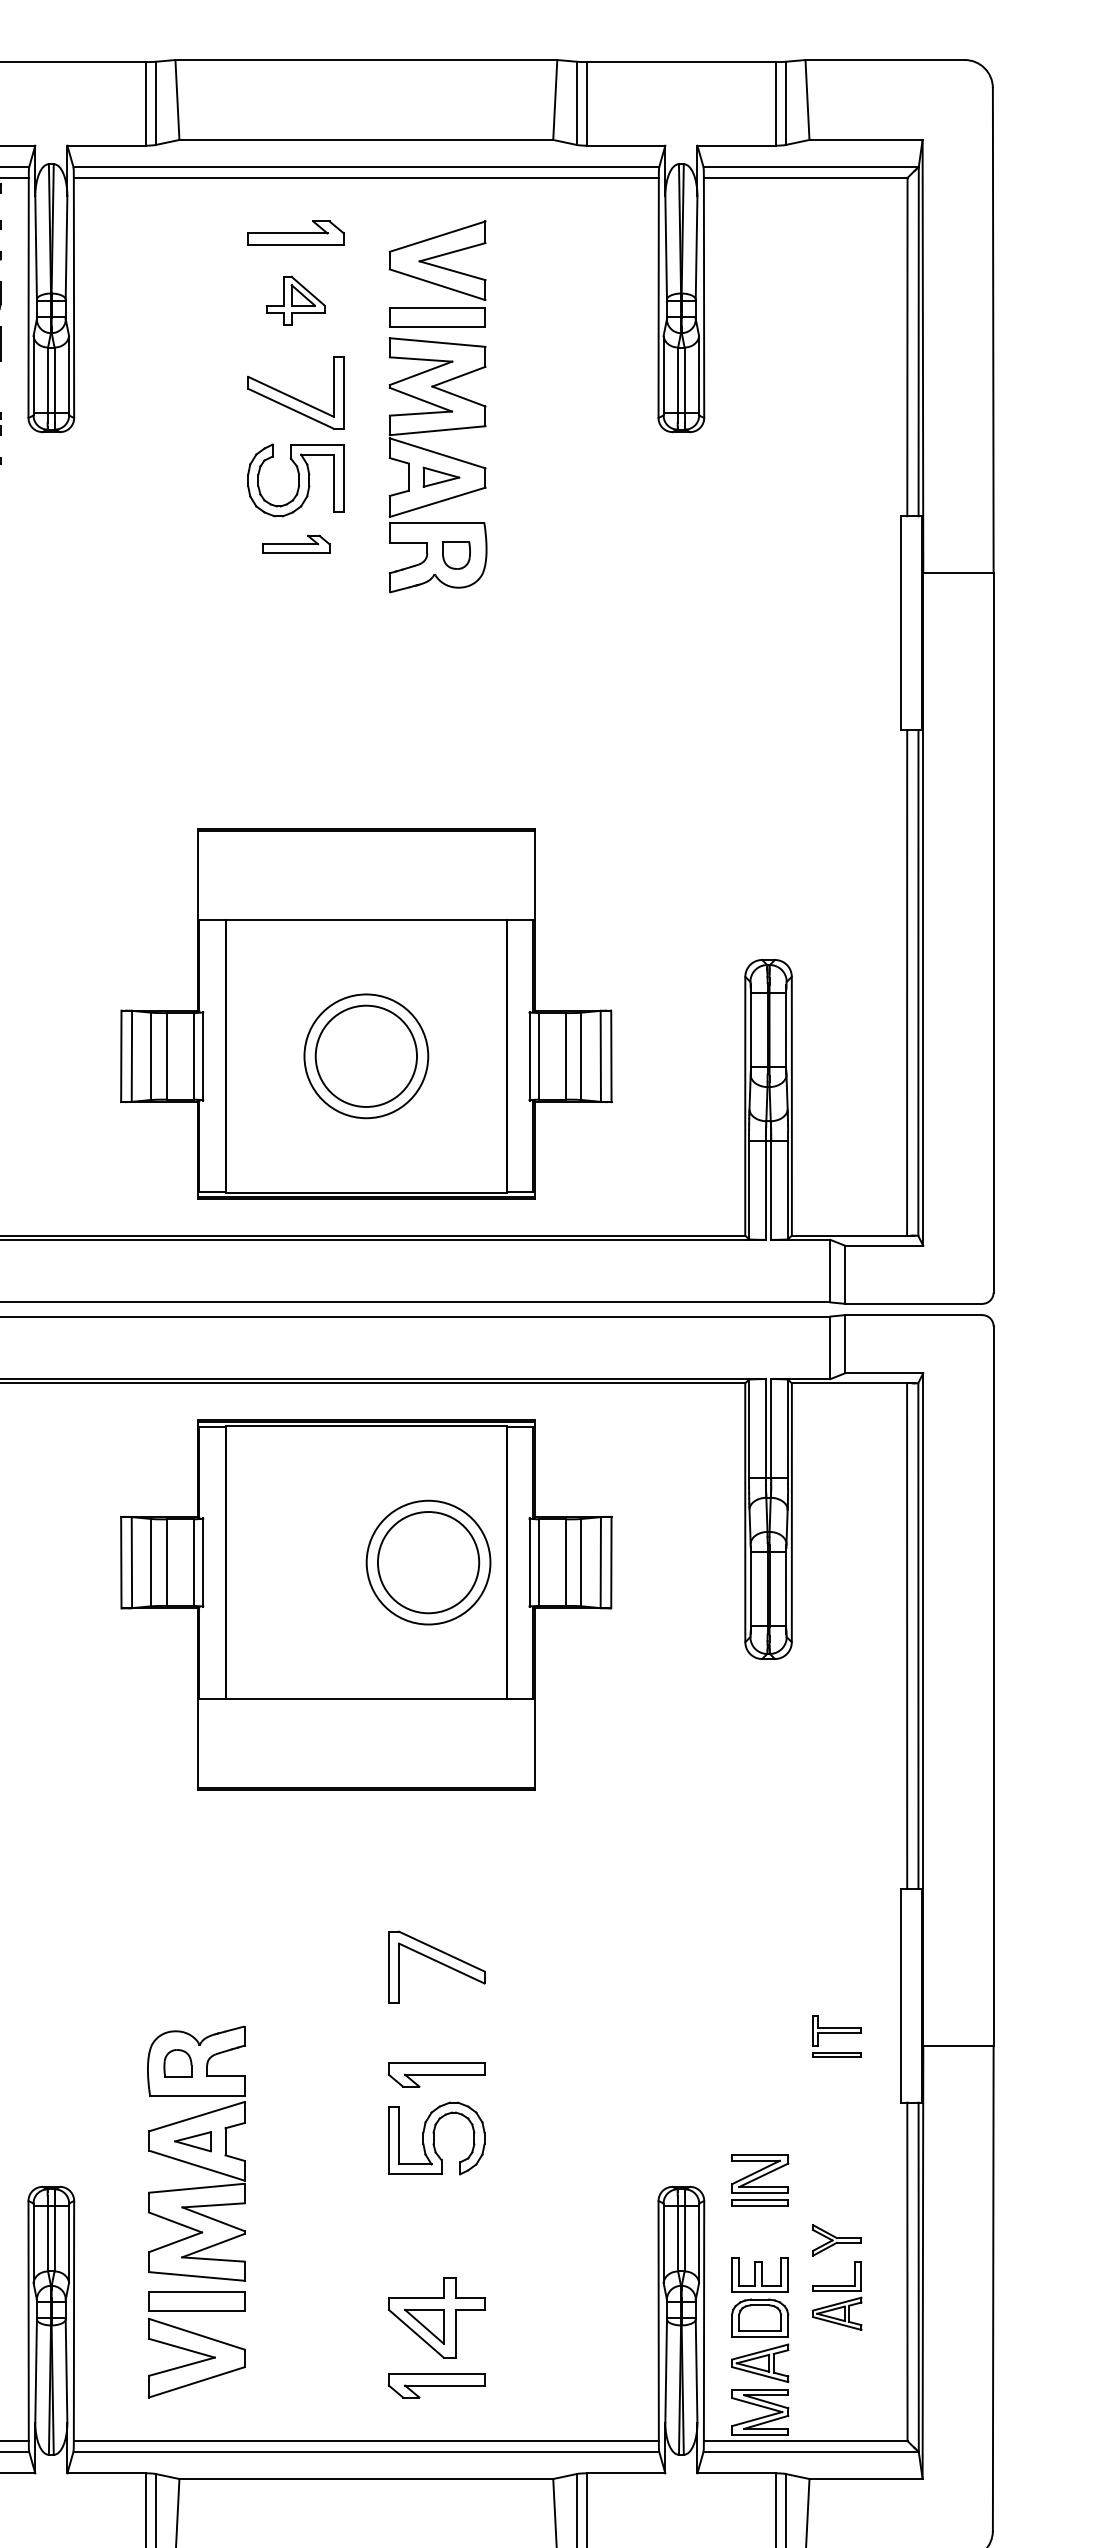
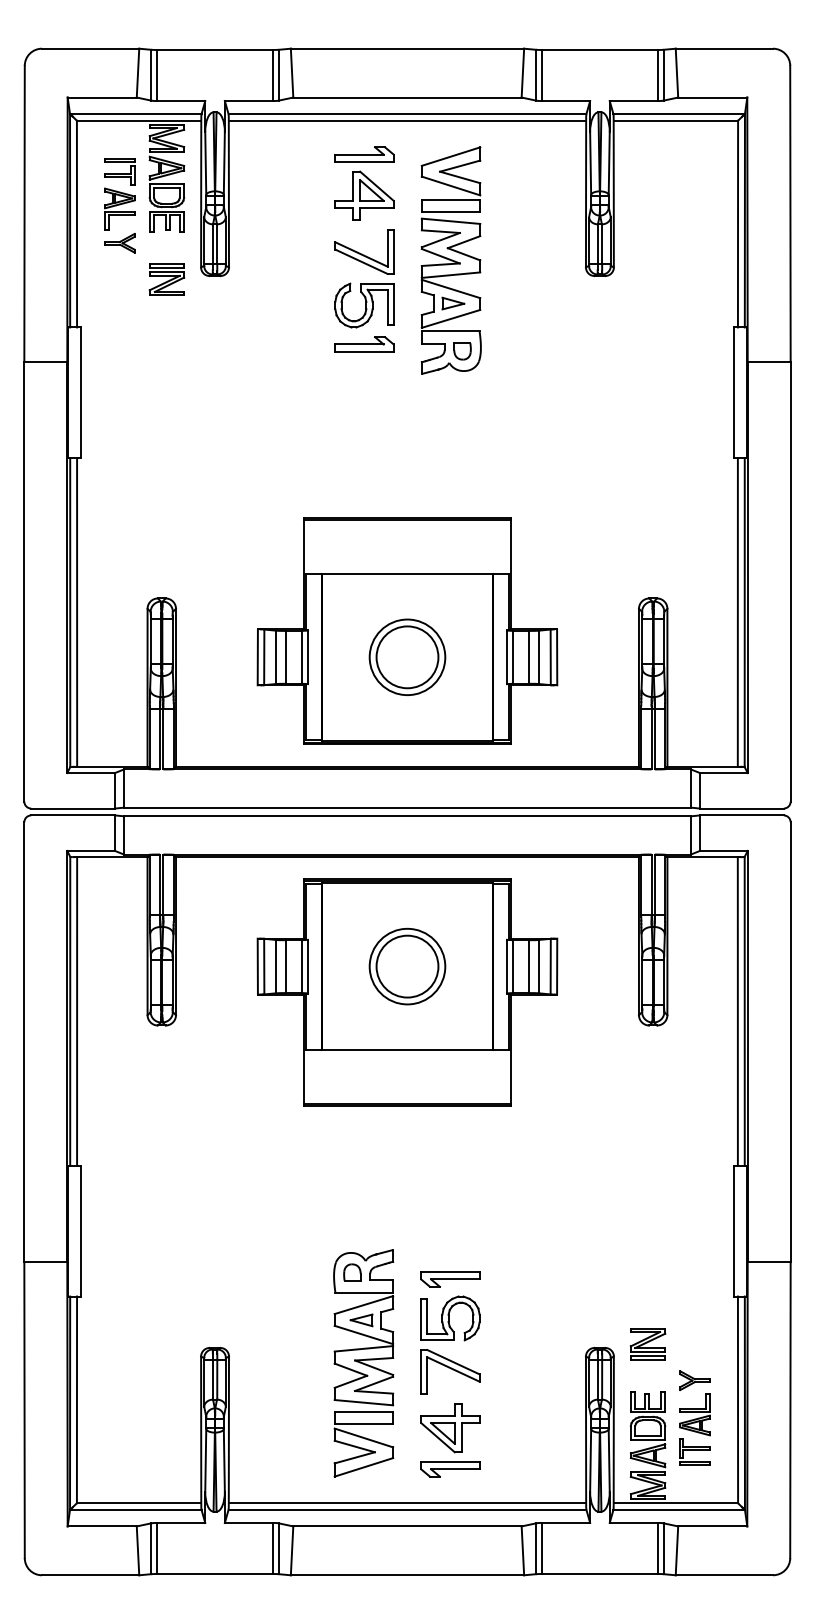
part: (295, 300) -> (364, 195), size x1.67
part: (295, 544) -> (364, 344), size x1.43
part: (428, 1562) -> (407, 966), moved
part: (436, 1966) -> (450, 1371), moved
part: (836, 2035) -> (694, 1451), moved
part: (196, 2212) -> (363, 1363), moved

